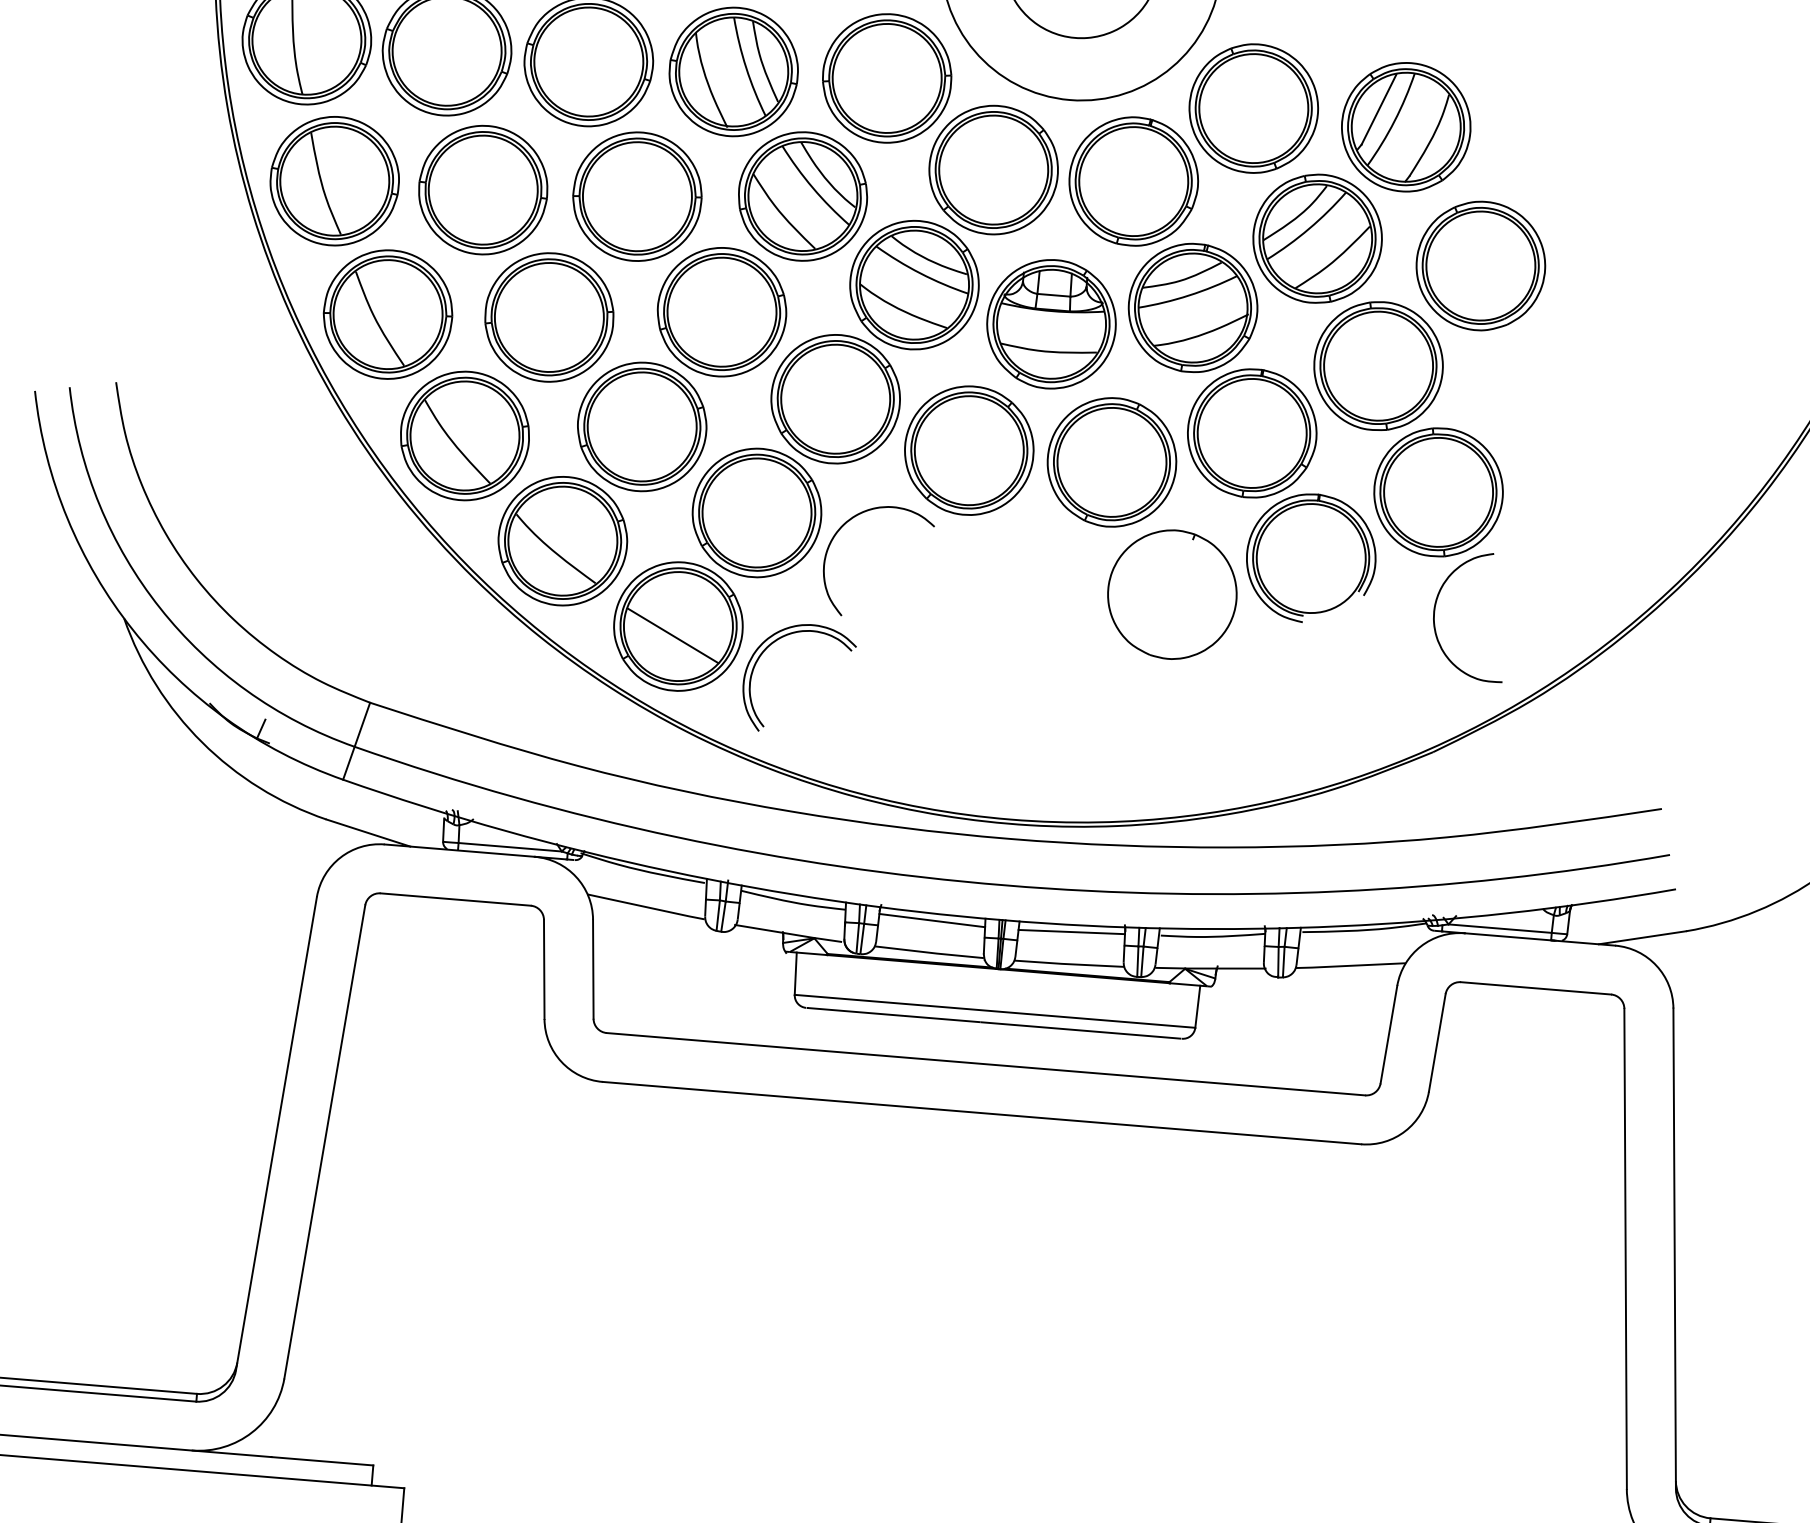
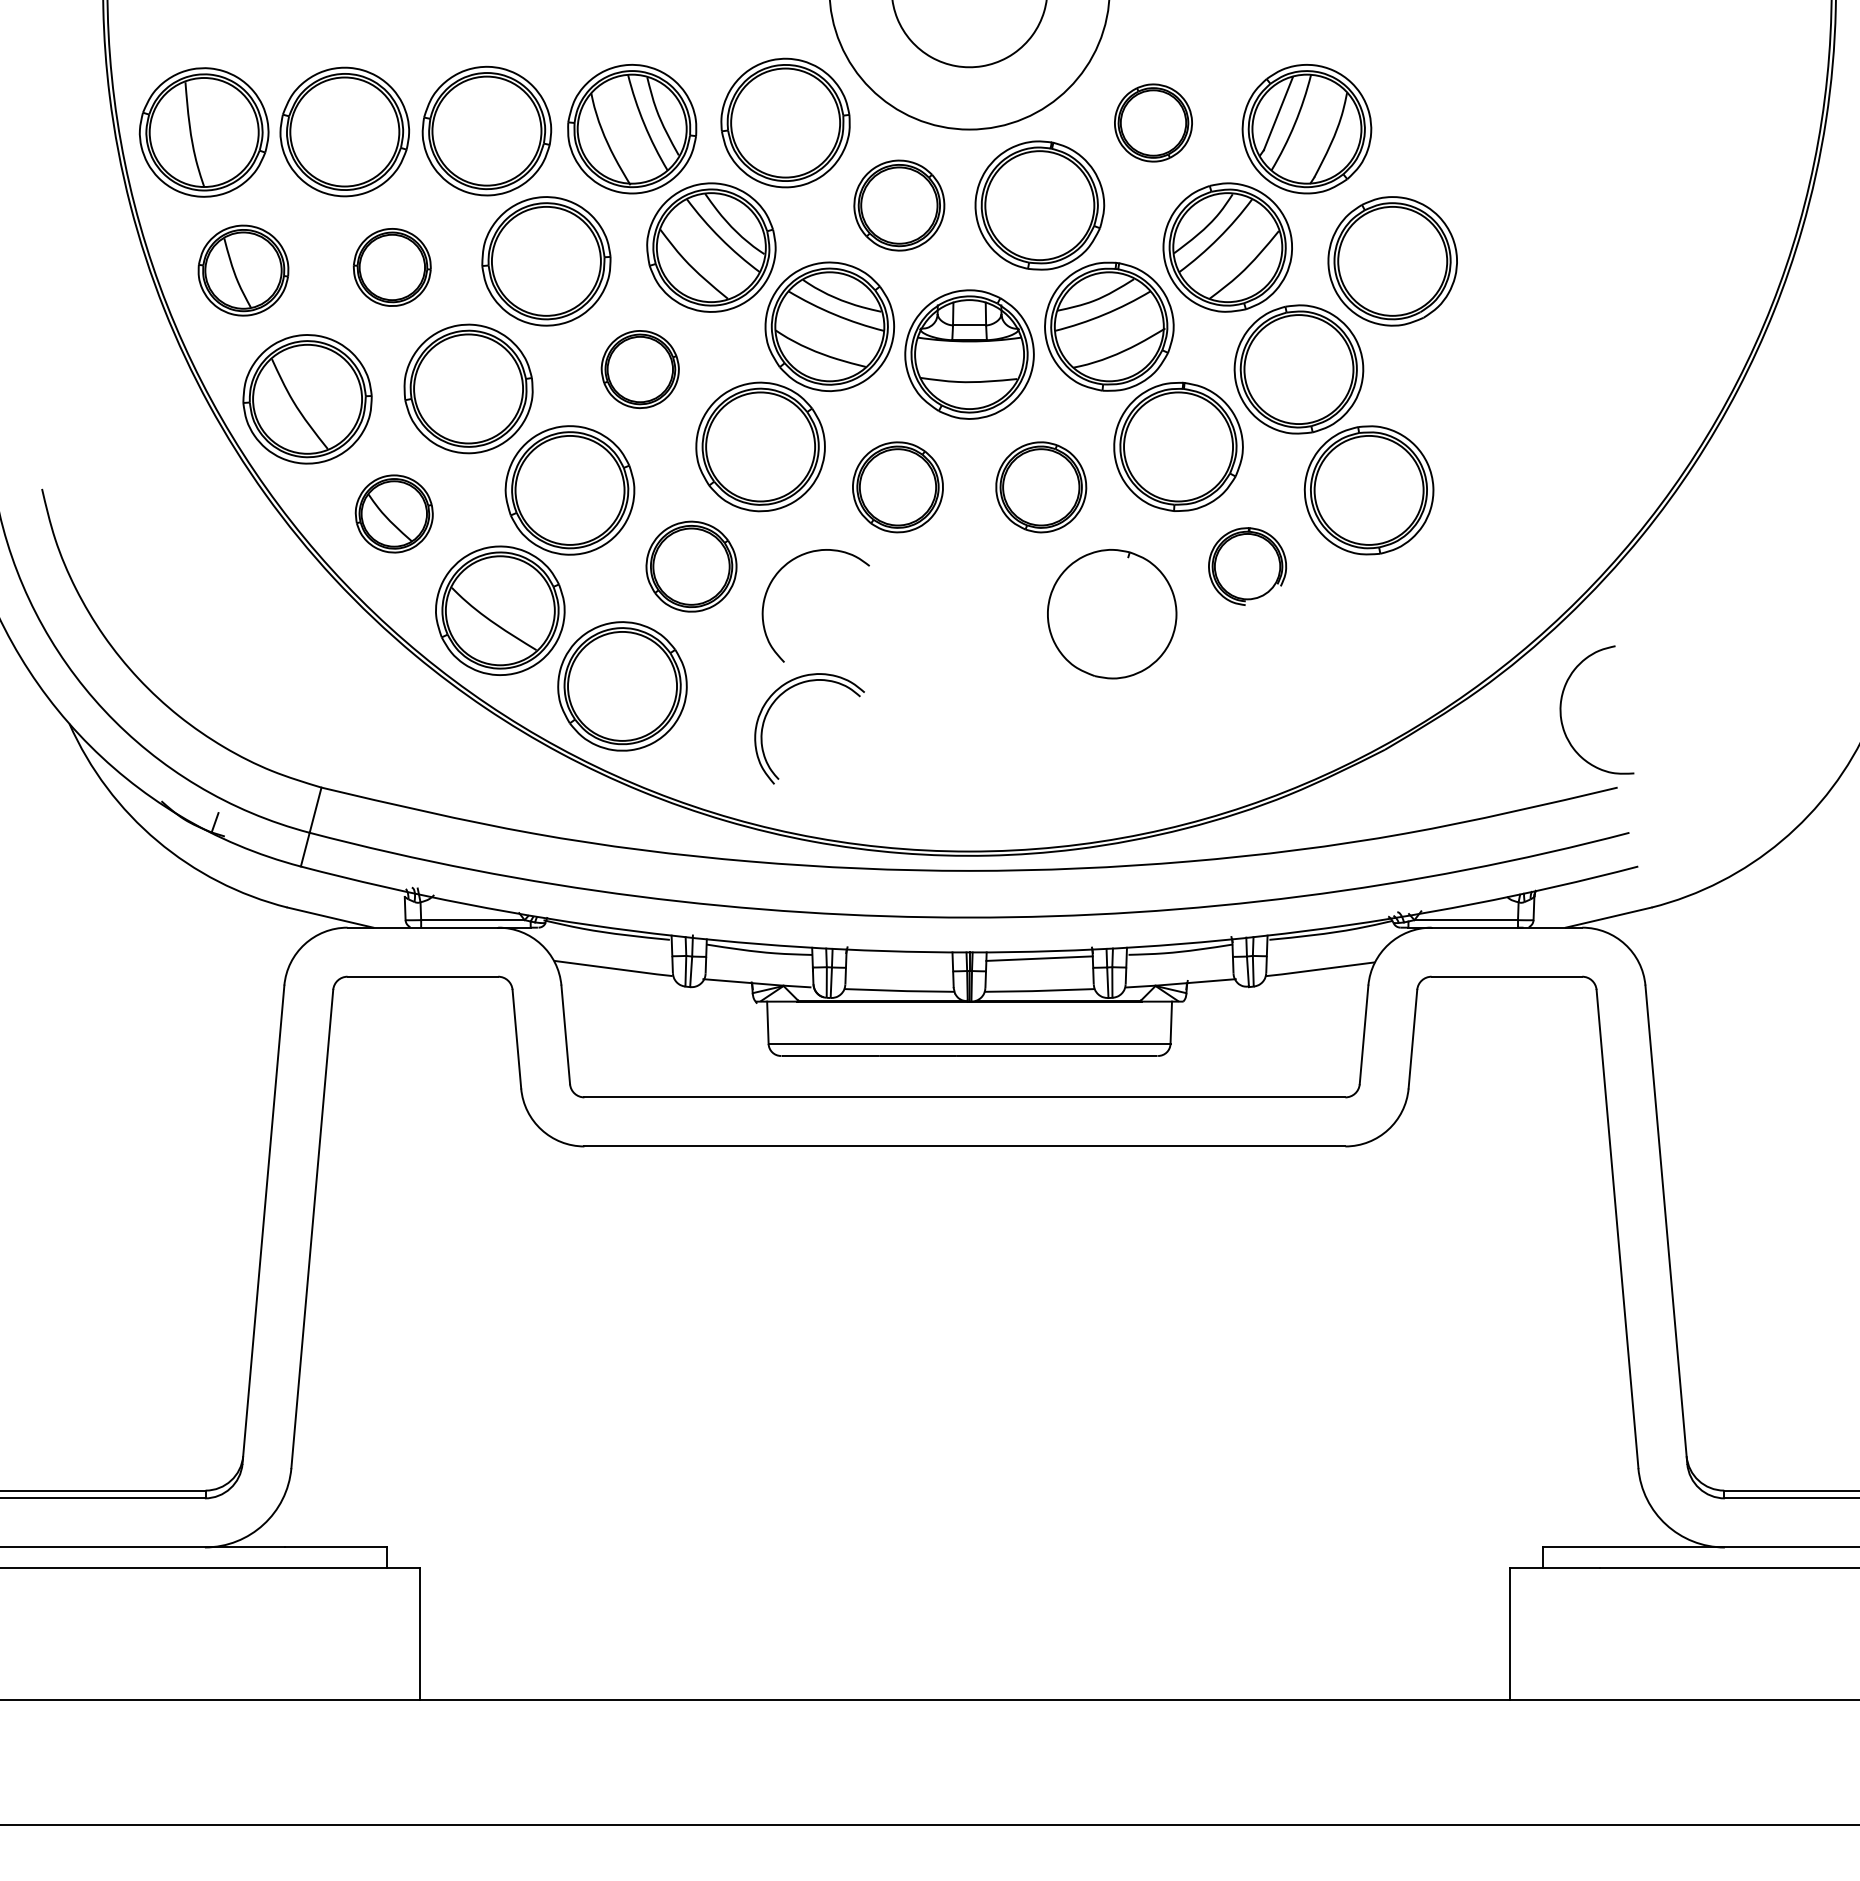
part: (1253, 108) -> (1153, 122), size x0.6
part: (993, 169) -> (899, 205), size x0.7
part: (334, 180) -> (243, 270), size x0.7
part: (483, 190) -> (392, 267), size x0.6
part: (722, 312) -> (640, 369), size x0.6
part: (465, 435) -> (394, 513), size x0.6
part: (968, 450) -> (897, 487), size x0.7
part: (1112, 462) -> (1041, 487), size x0.7
part: (757, 512) -> (691, 566), size x0.7
part: (1311, 558) -> (1247, 566), size x0.6
curve: (1435, 612) -> (1561, 709), moved
line: (672, 635) -> (617, 695), removed
part: (776, 641) -> (784, 693), moved
line: (932, 920) -> (899, 958), removed

